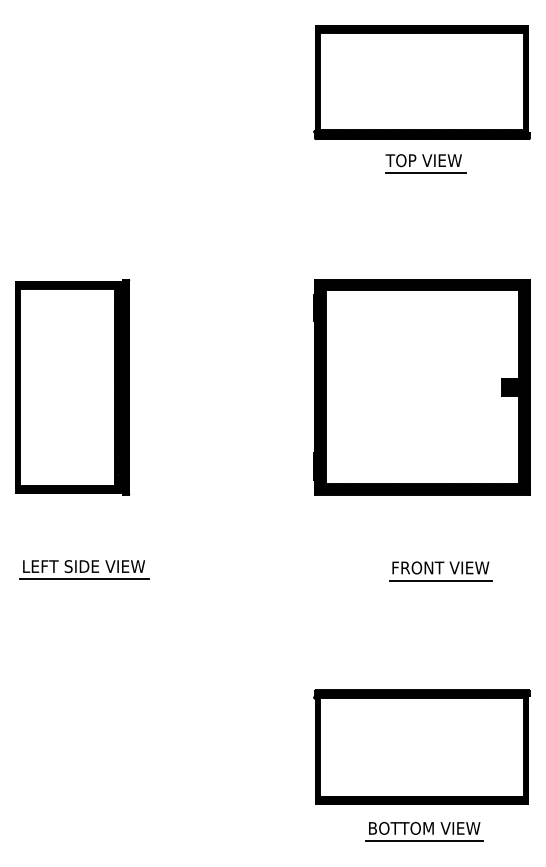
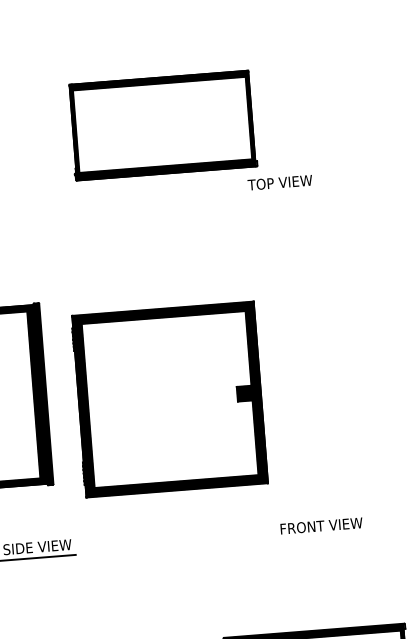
part: (421, 82) -> (162, 125), moved
line: (425, 173) -> (282, 193), removed
part: (421, 387) -> (169, 399), moved
line: (440, 580) -> (322, 536), removed

